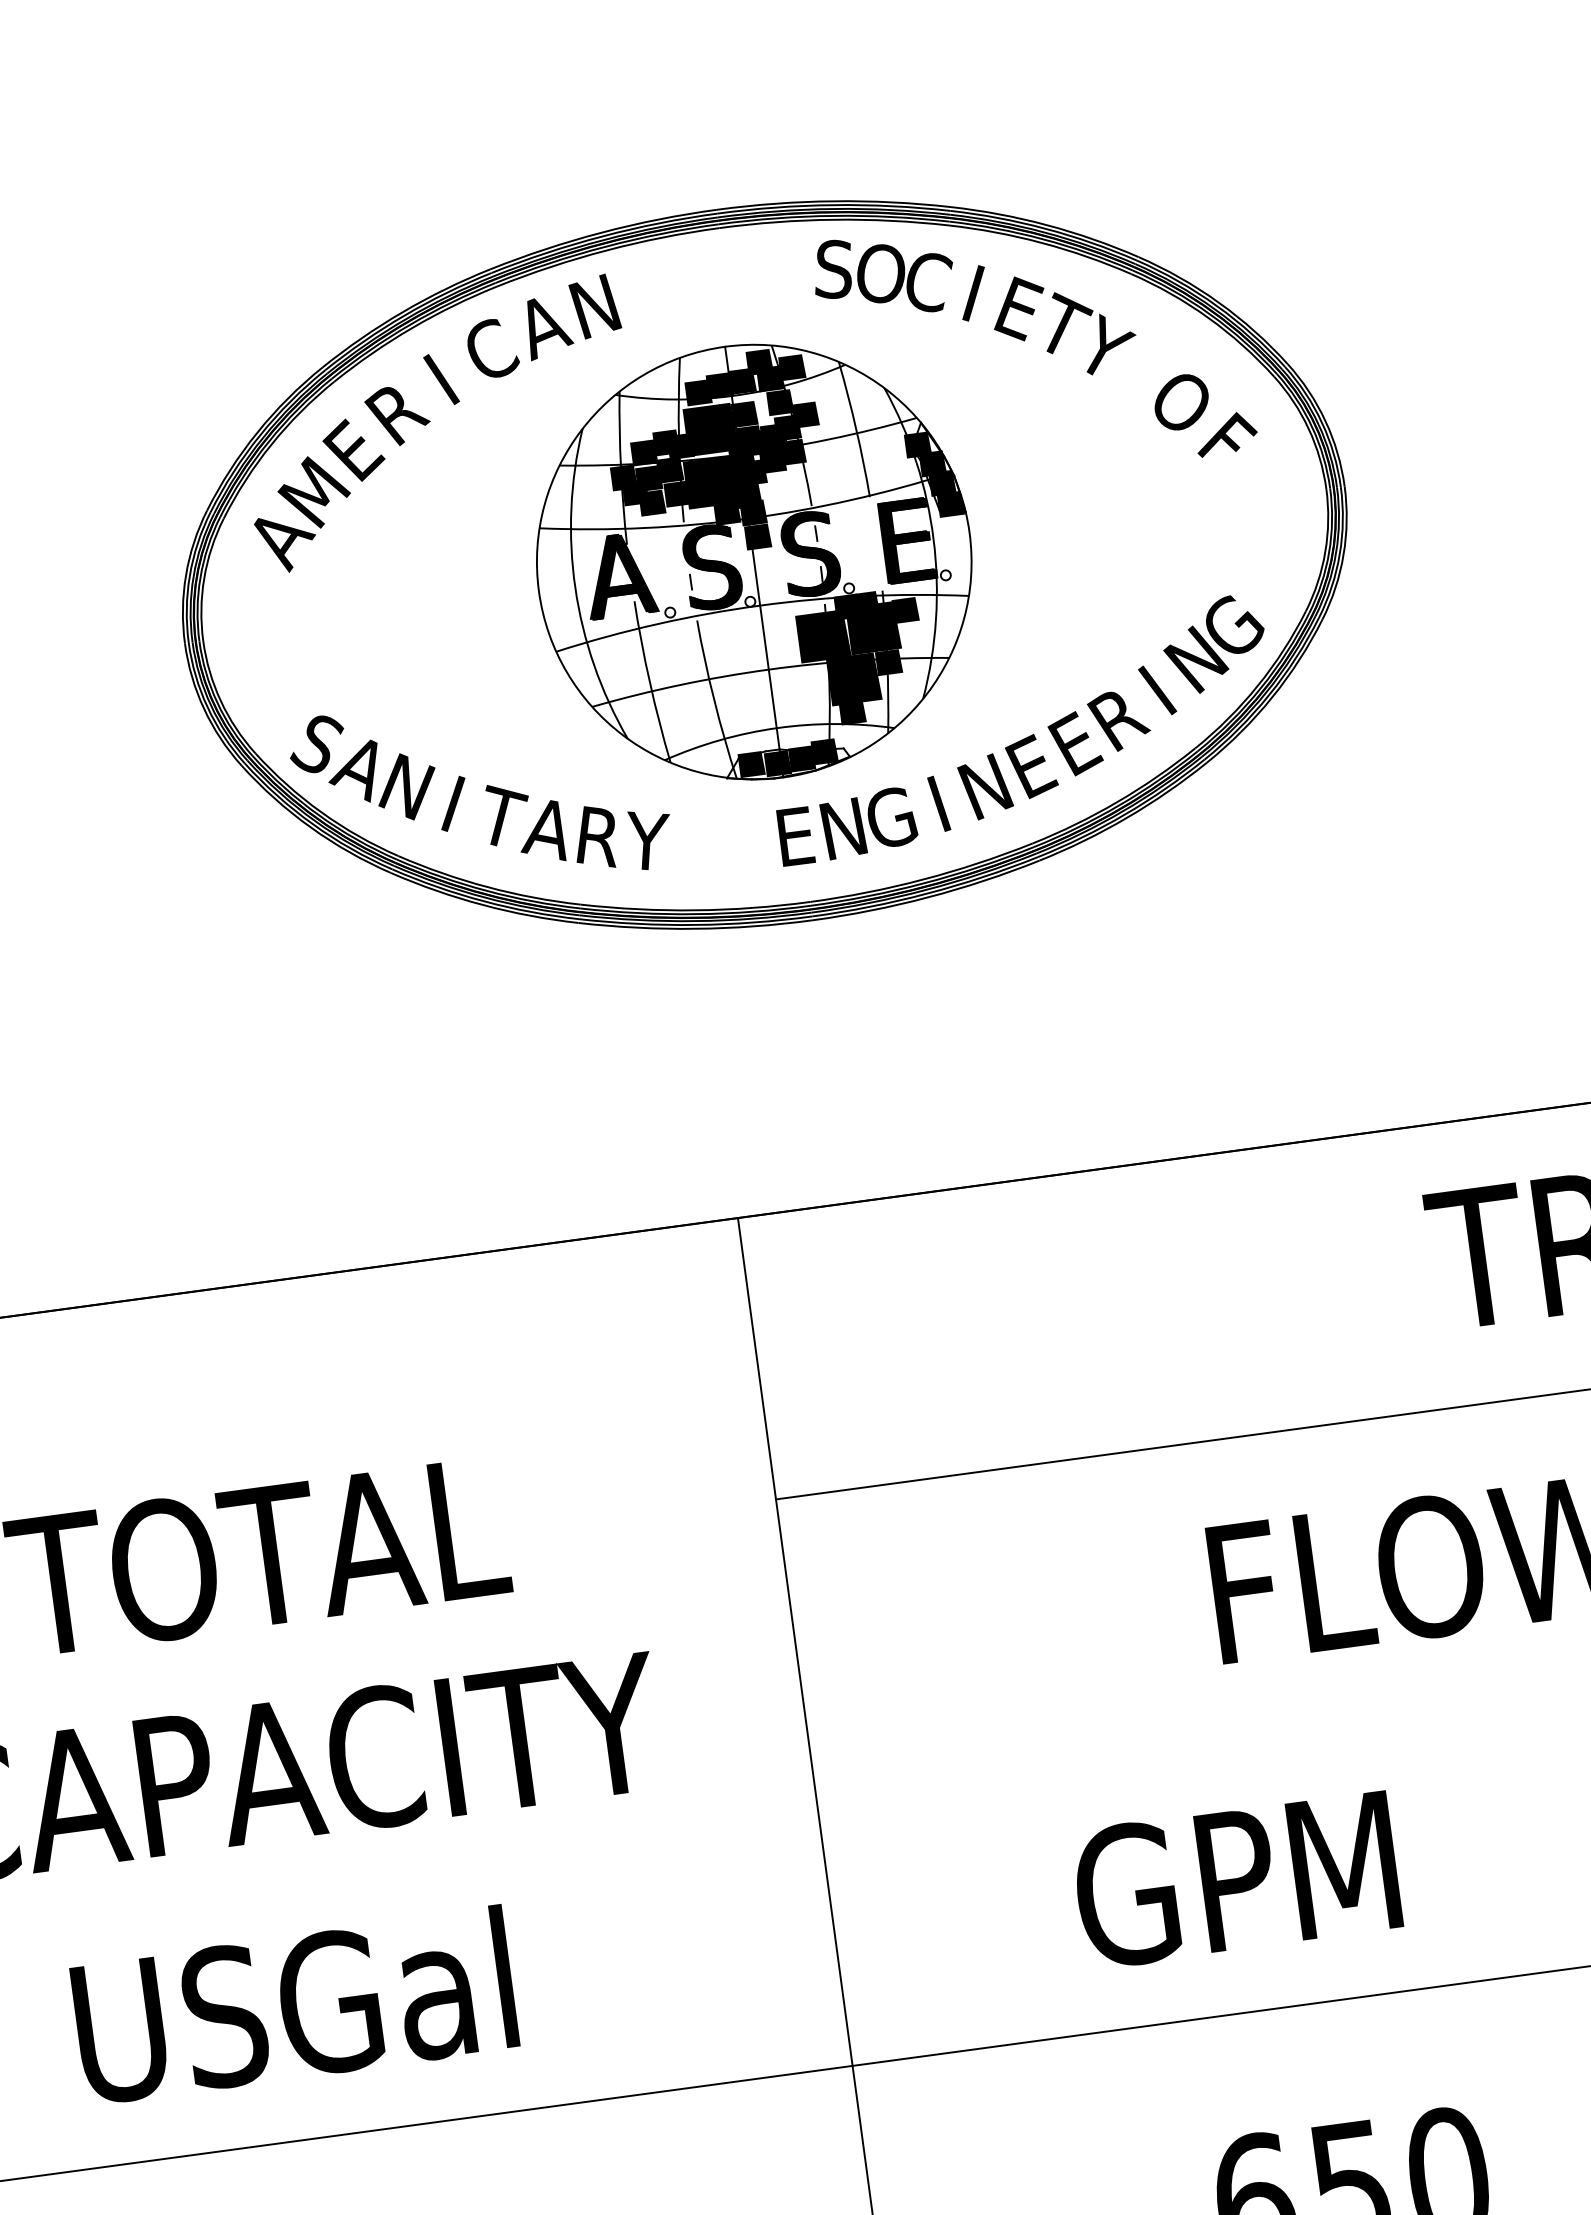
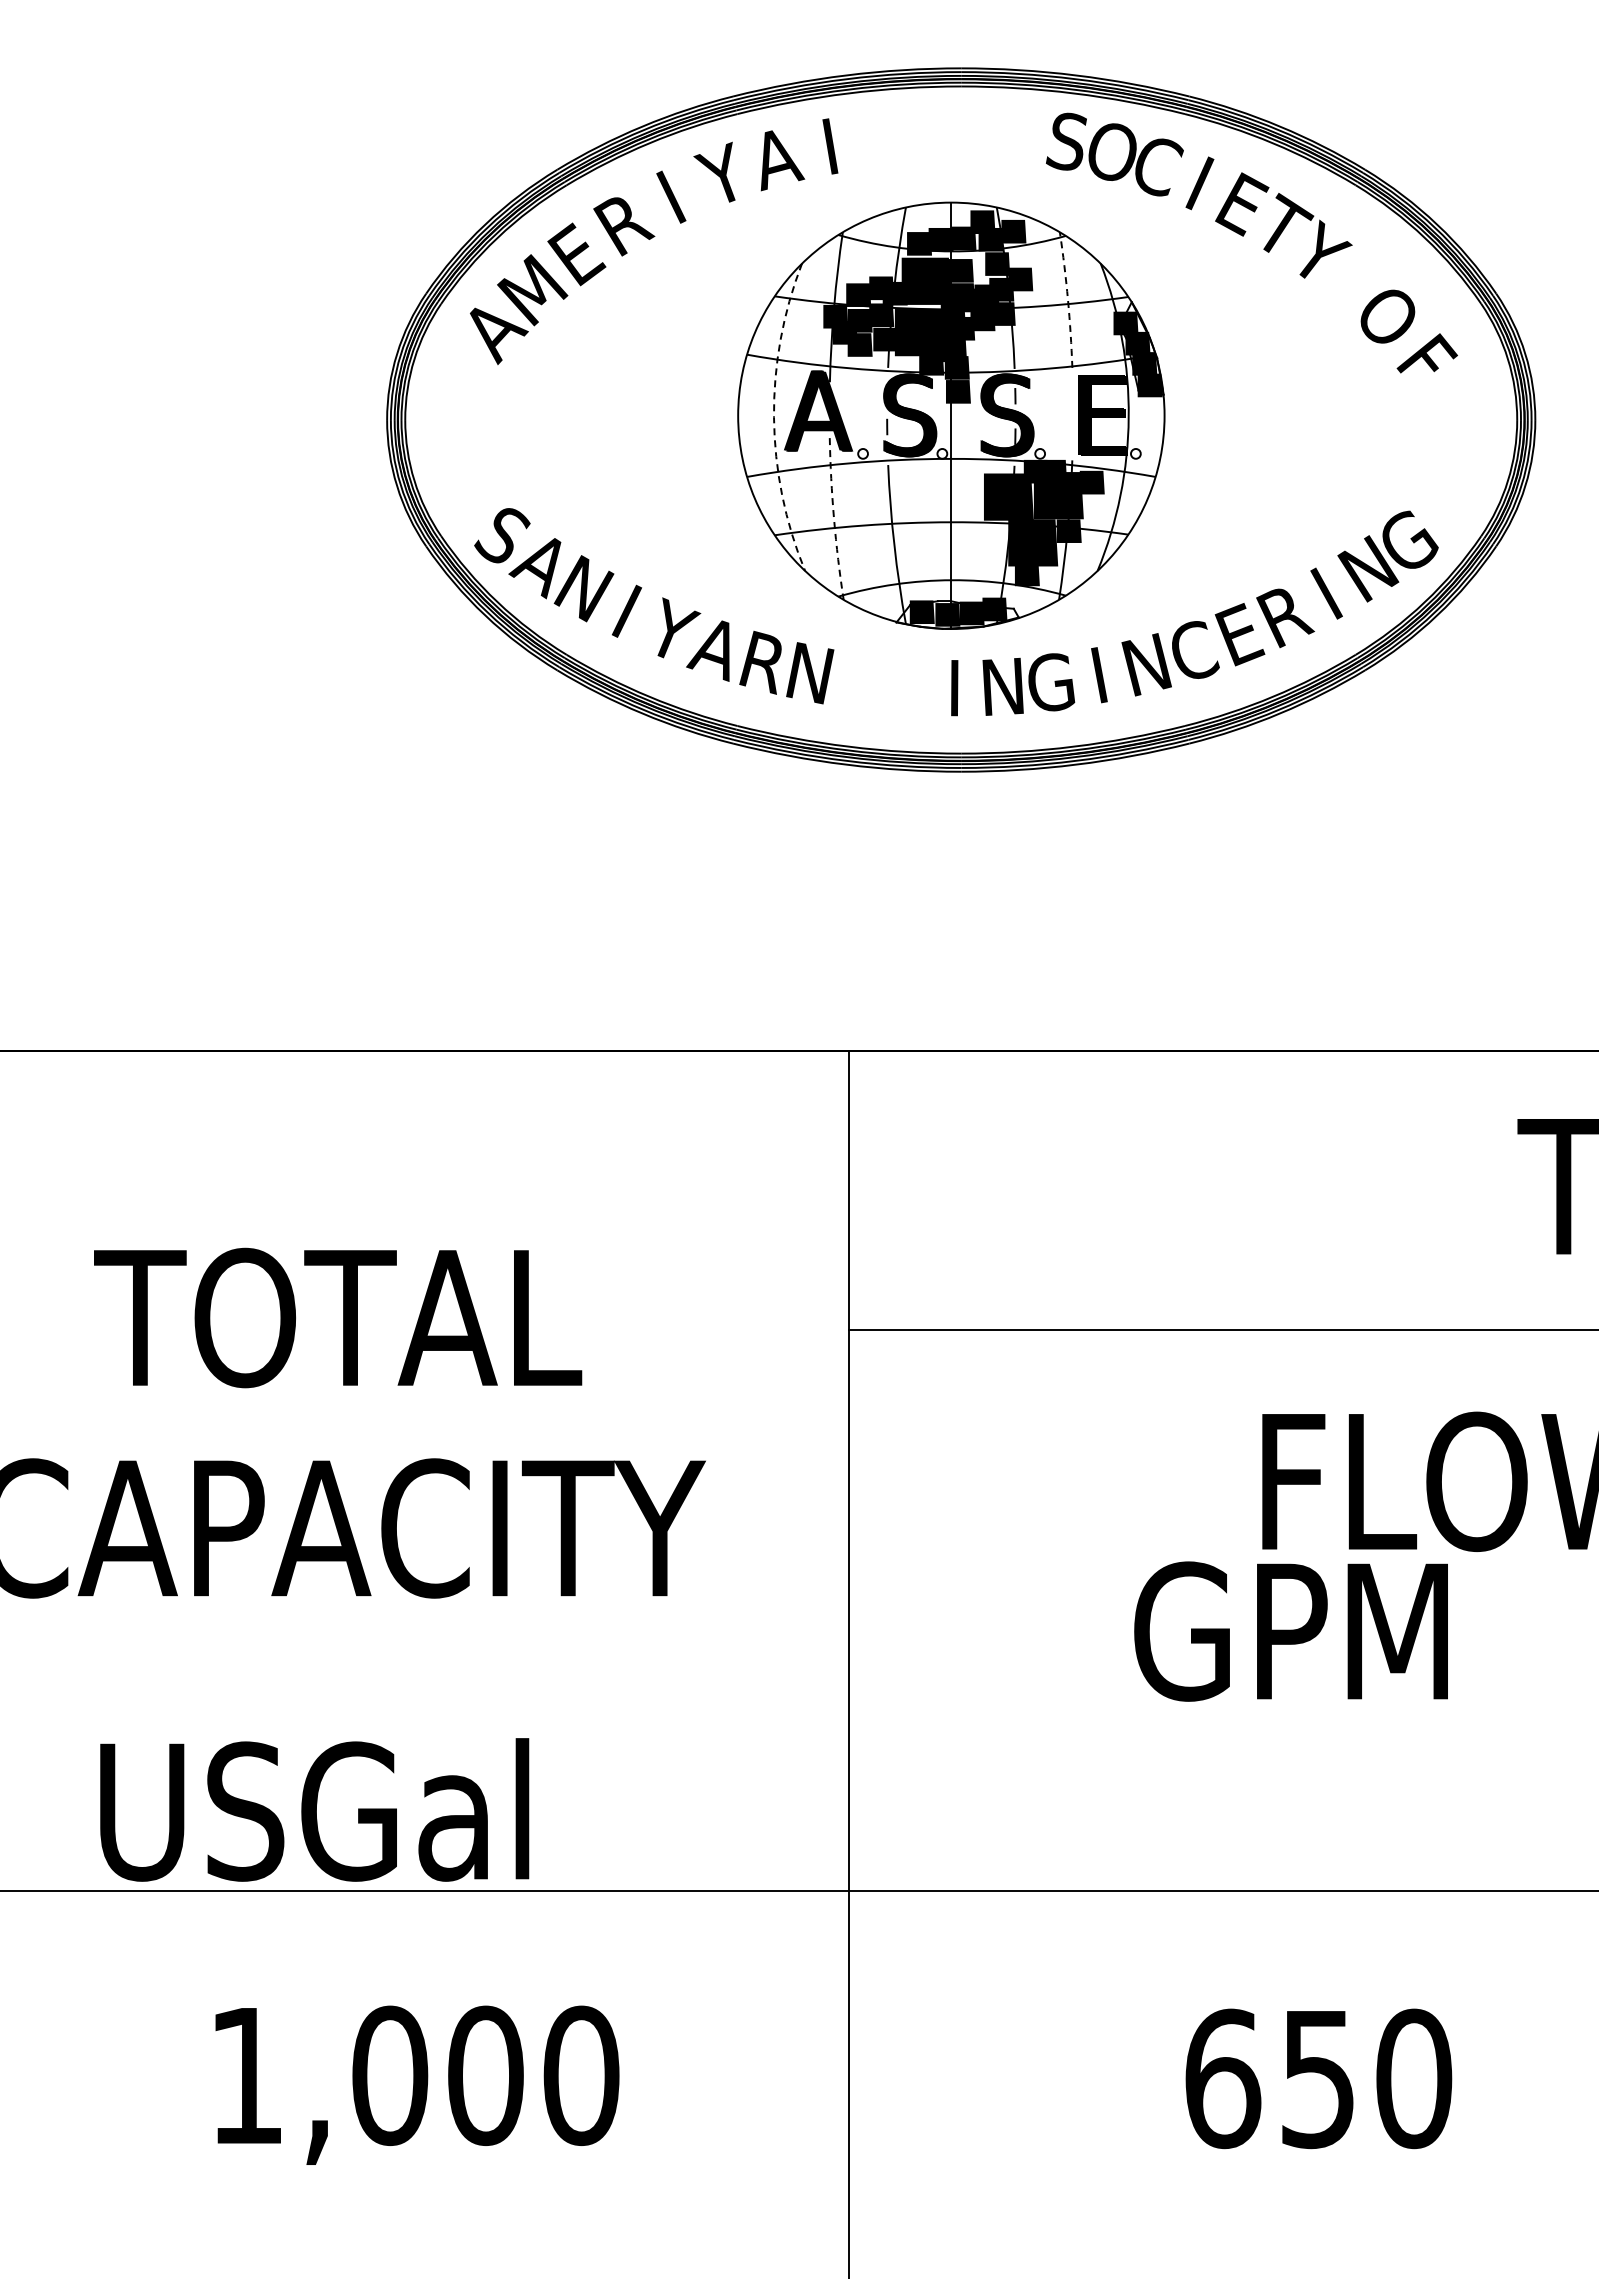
text: (595, 306) -> (830, 146), N -> I
text: (488, 346) -> (721, 171), C -> Y
arc: (856, 428) -> (1068, 299), solid -> dashed
arc: (575, 587) -> (774, 417), solid -> dashed
arc: (650, 682) -> (834, 519), solid -> dashed
text: (1031, 765) -> (1194, 650), E -> C
text: (507, 800) -> (680, 615), T -> Y
text: (795, 836) -> (955, 688), E -> I
text: (648, 840) -> (811, 672), Y -> N
text: (1235, 1879) -> (1290, 1631), moved
text: (294, 2005) -> (314, 1809), moved

